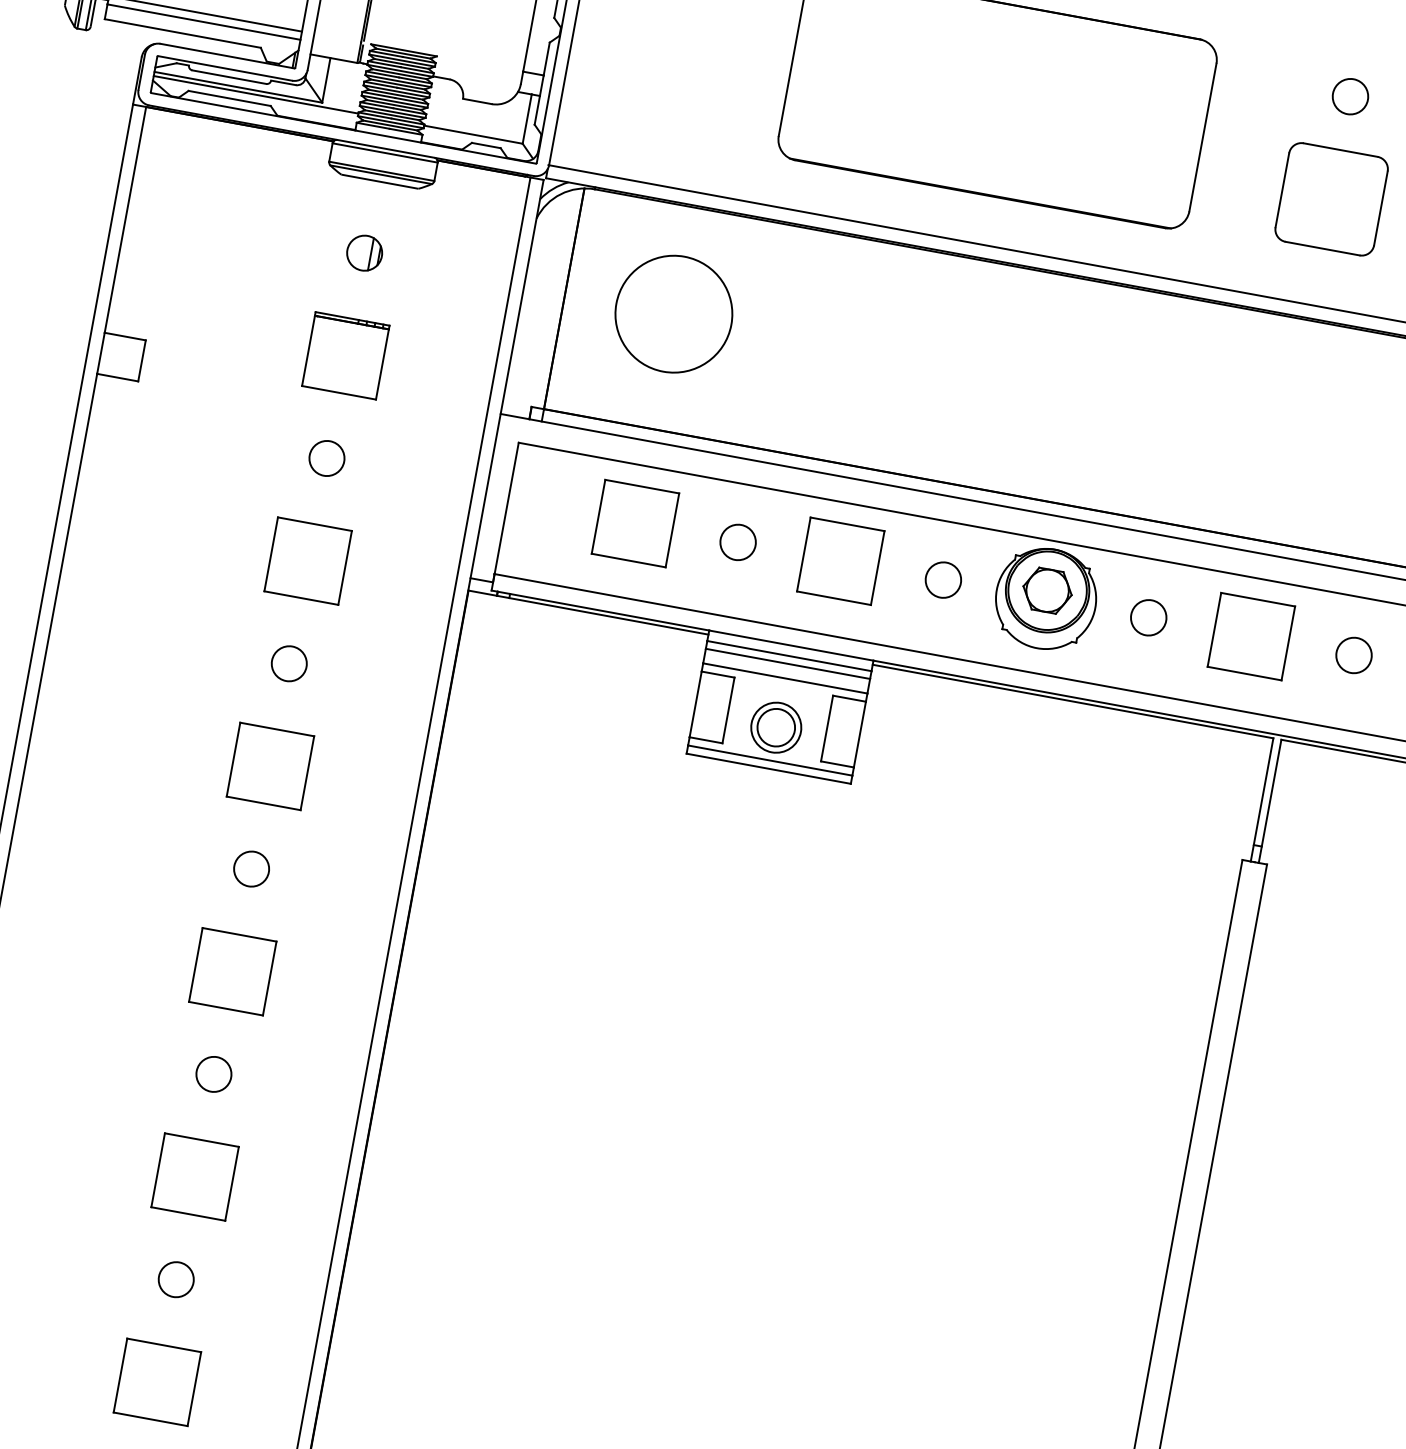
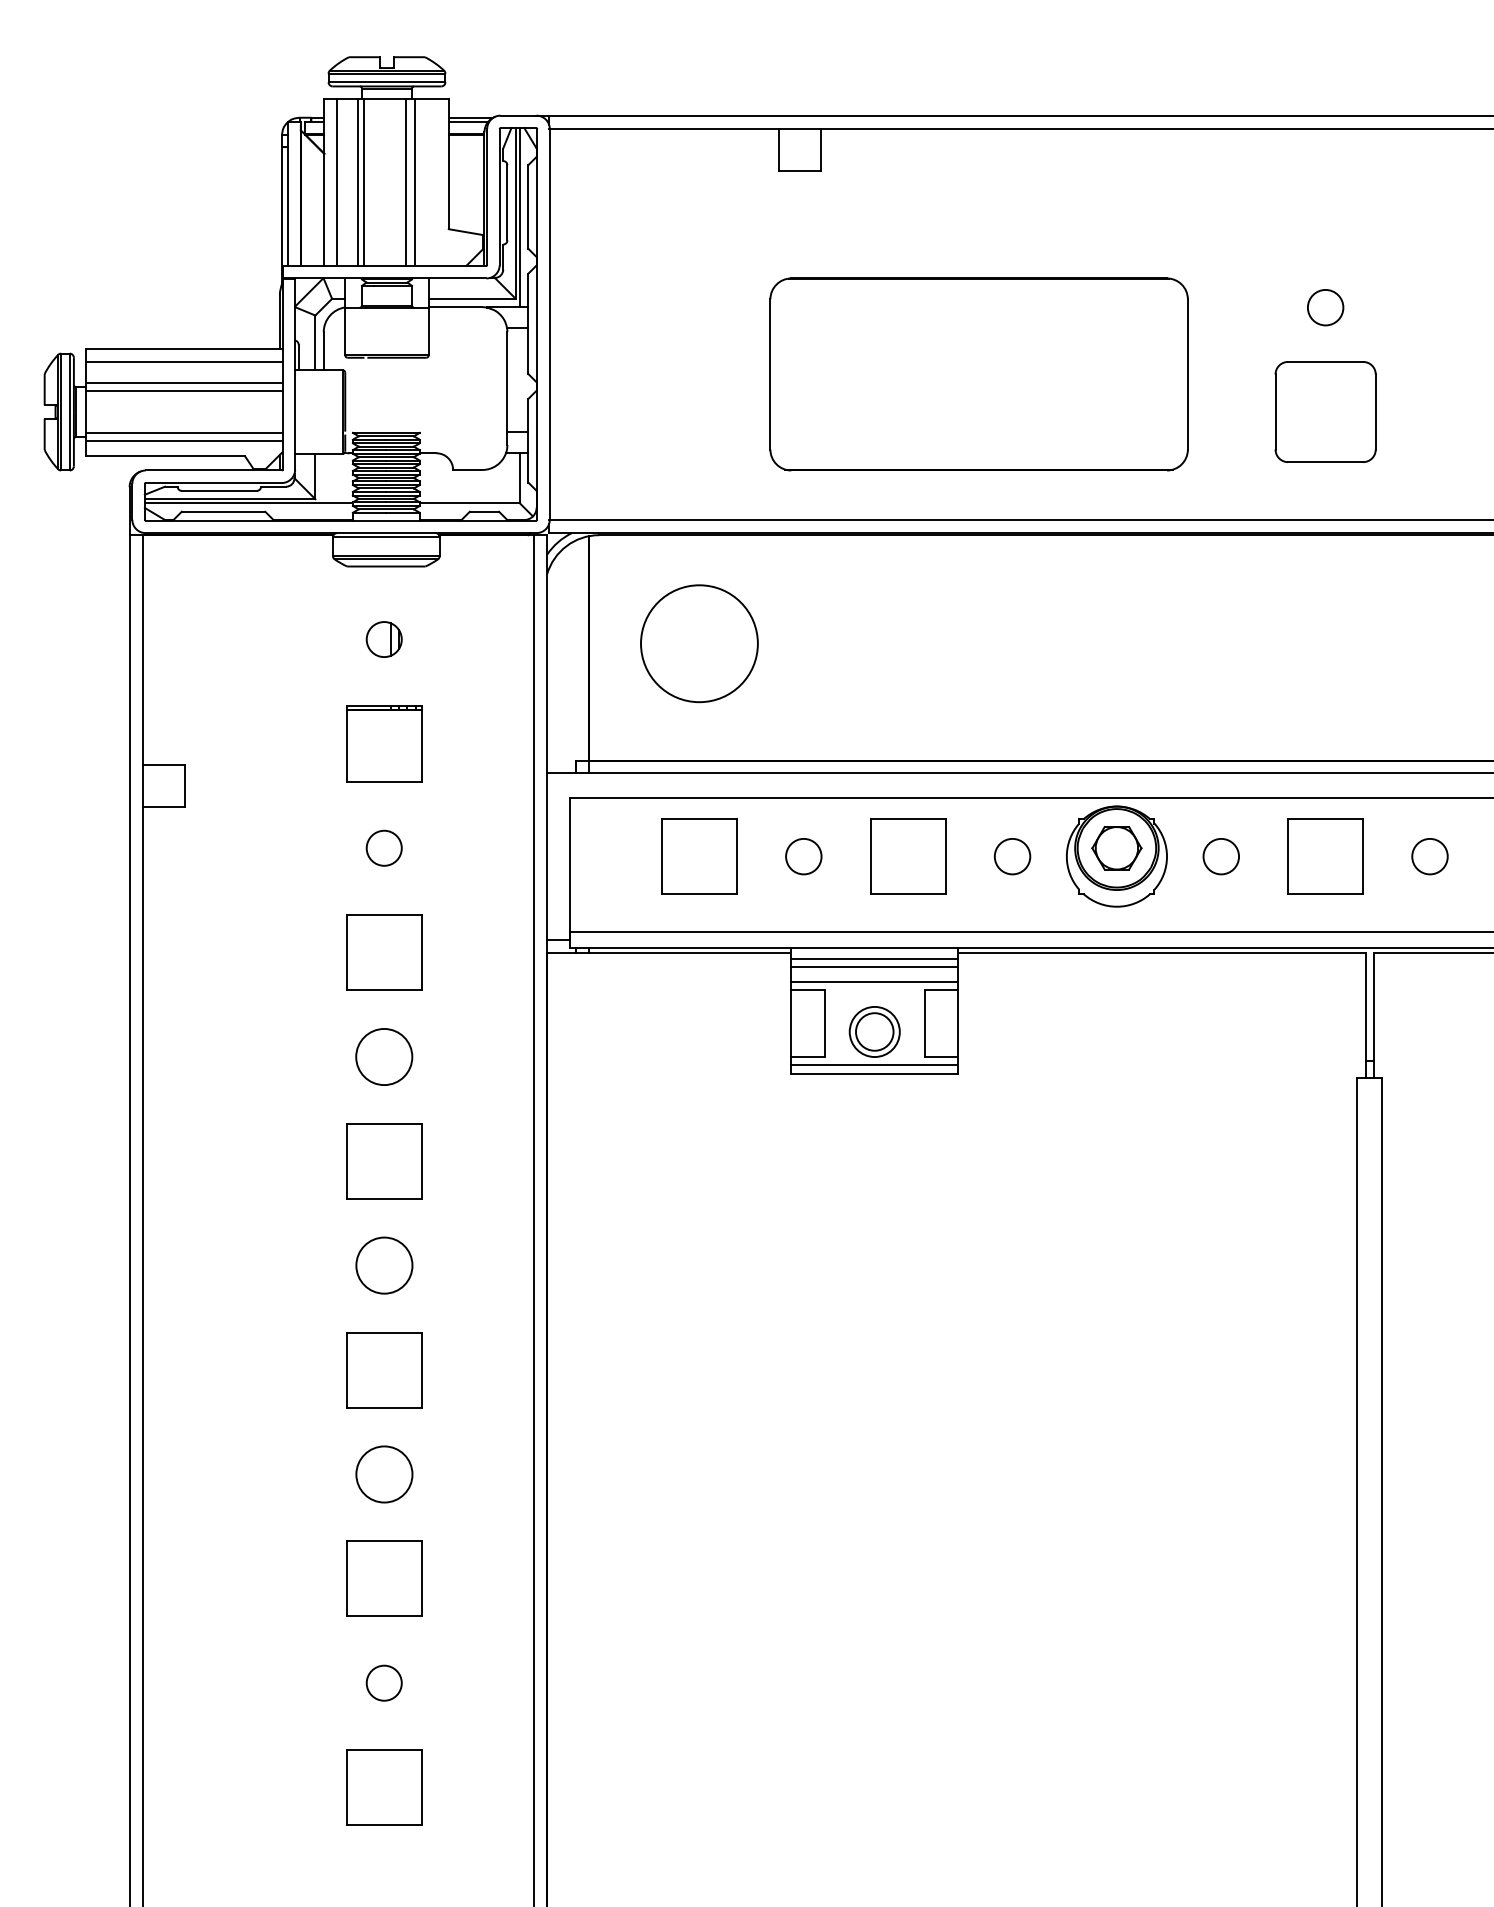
circle: (288, 663) -> (383, 1056), size x1.6
circle: (250, 868) -> (383, 1265), size x1.6
circle: (213, 1074) -> (383, 1474), size x1.6

